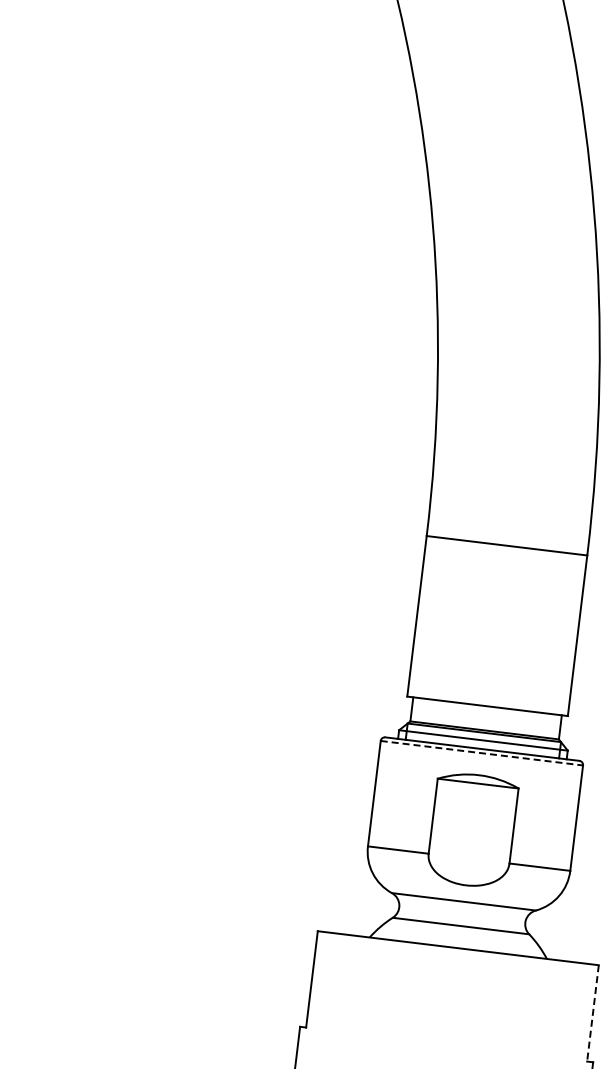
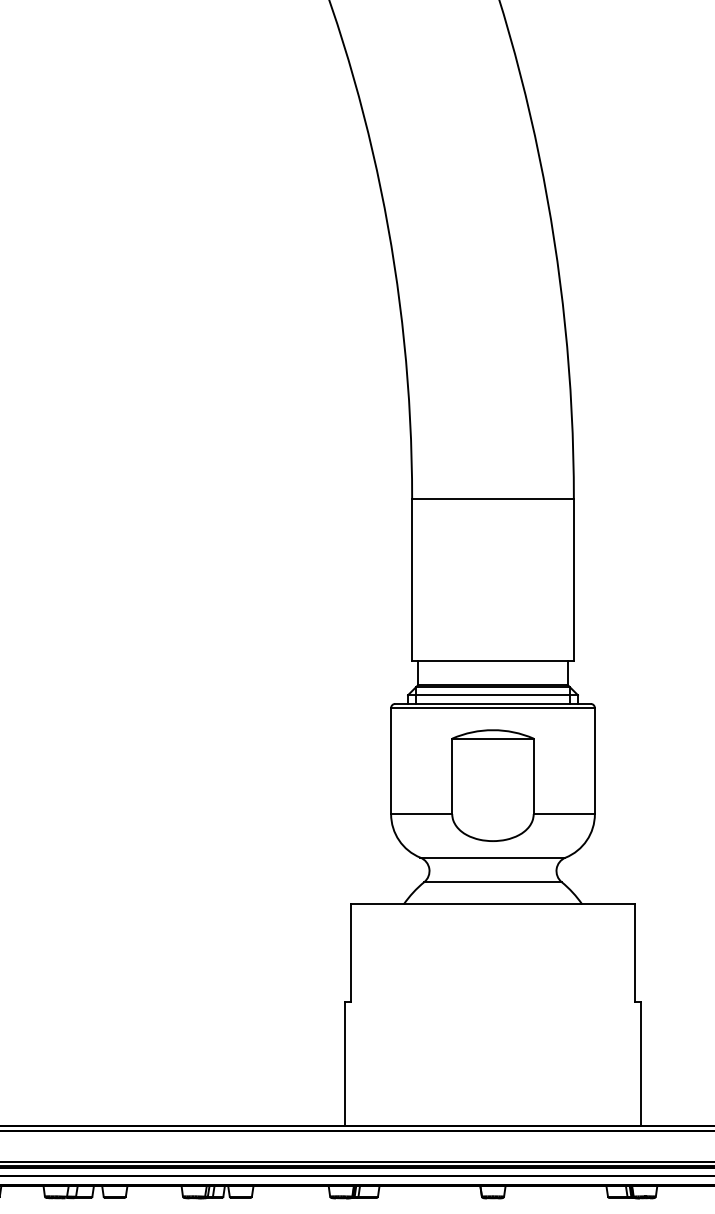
line: (482, 753) -> (493, 708), dashed -> solid
line: (592, 1012) -> (634, 952), dashed -> solid

